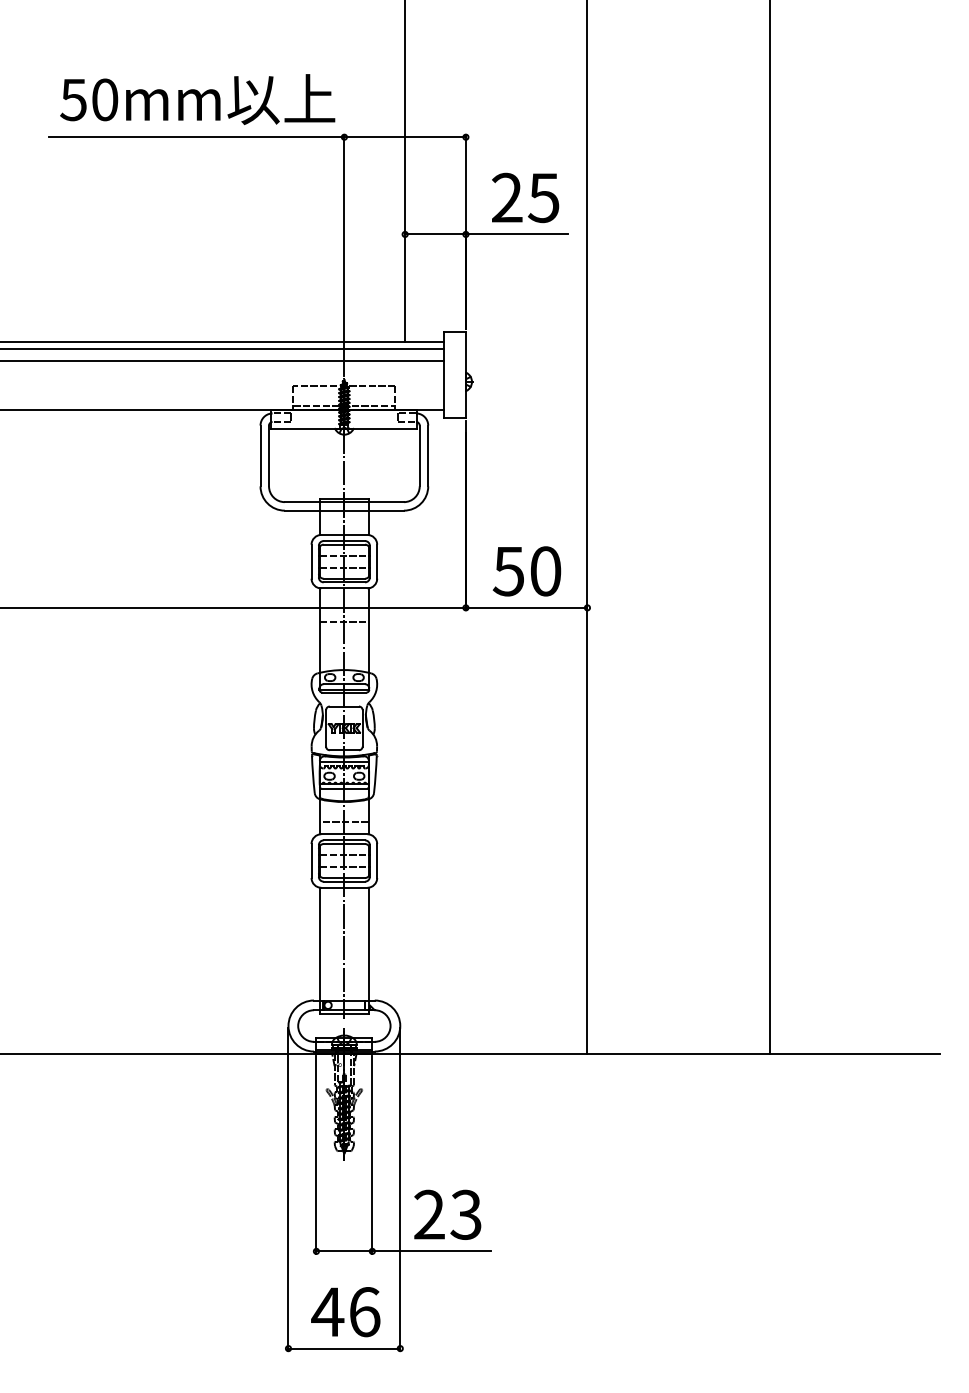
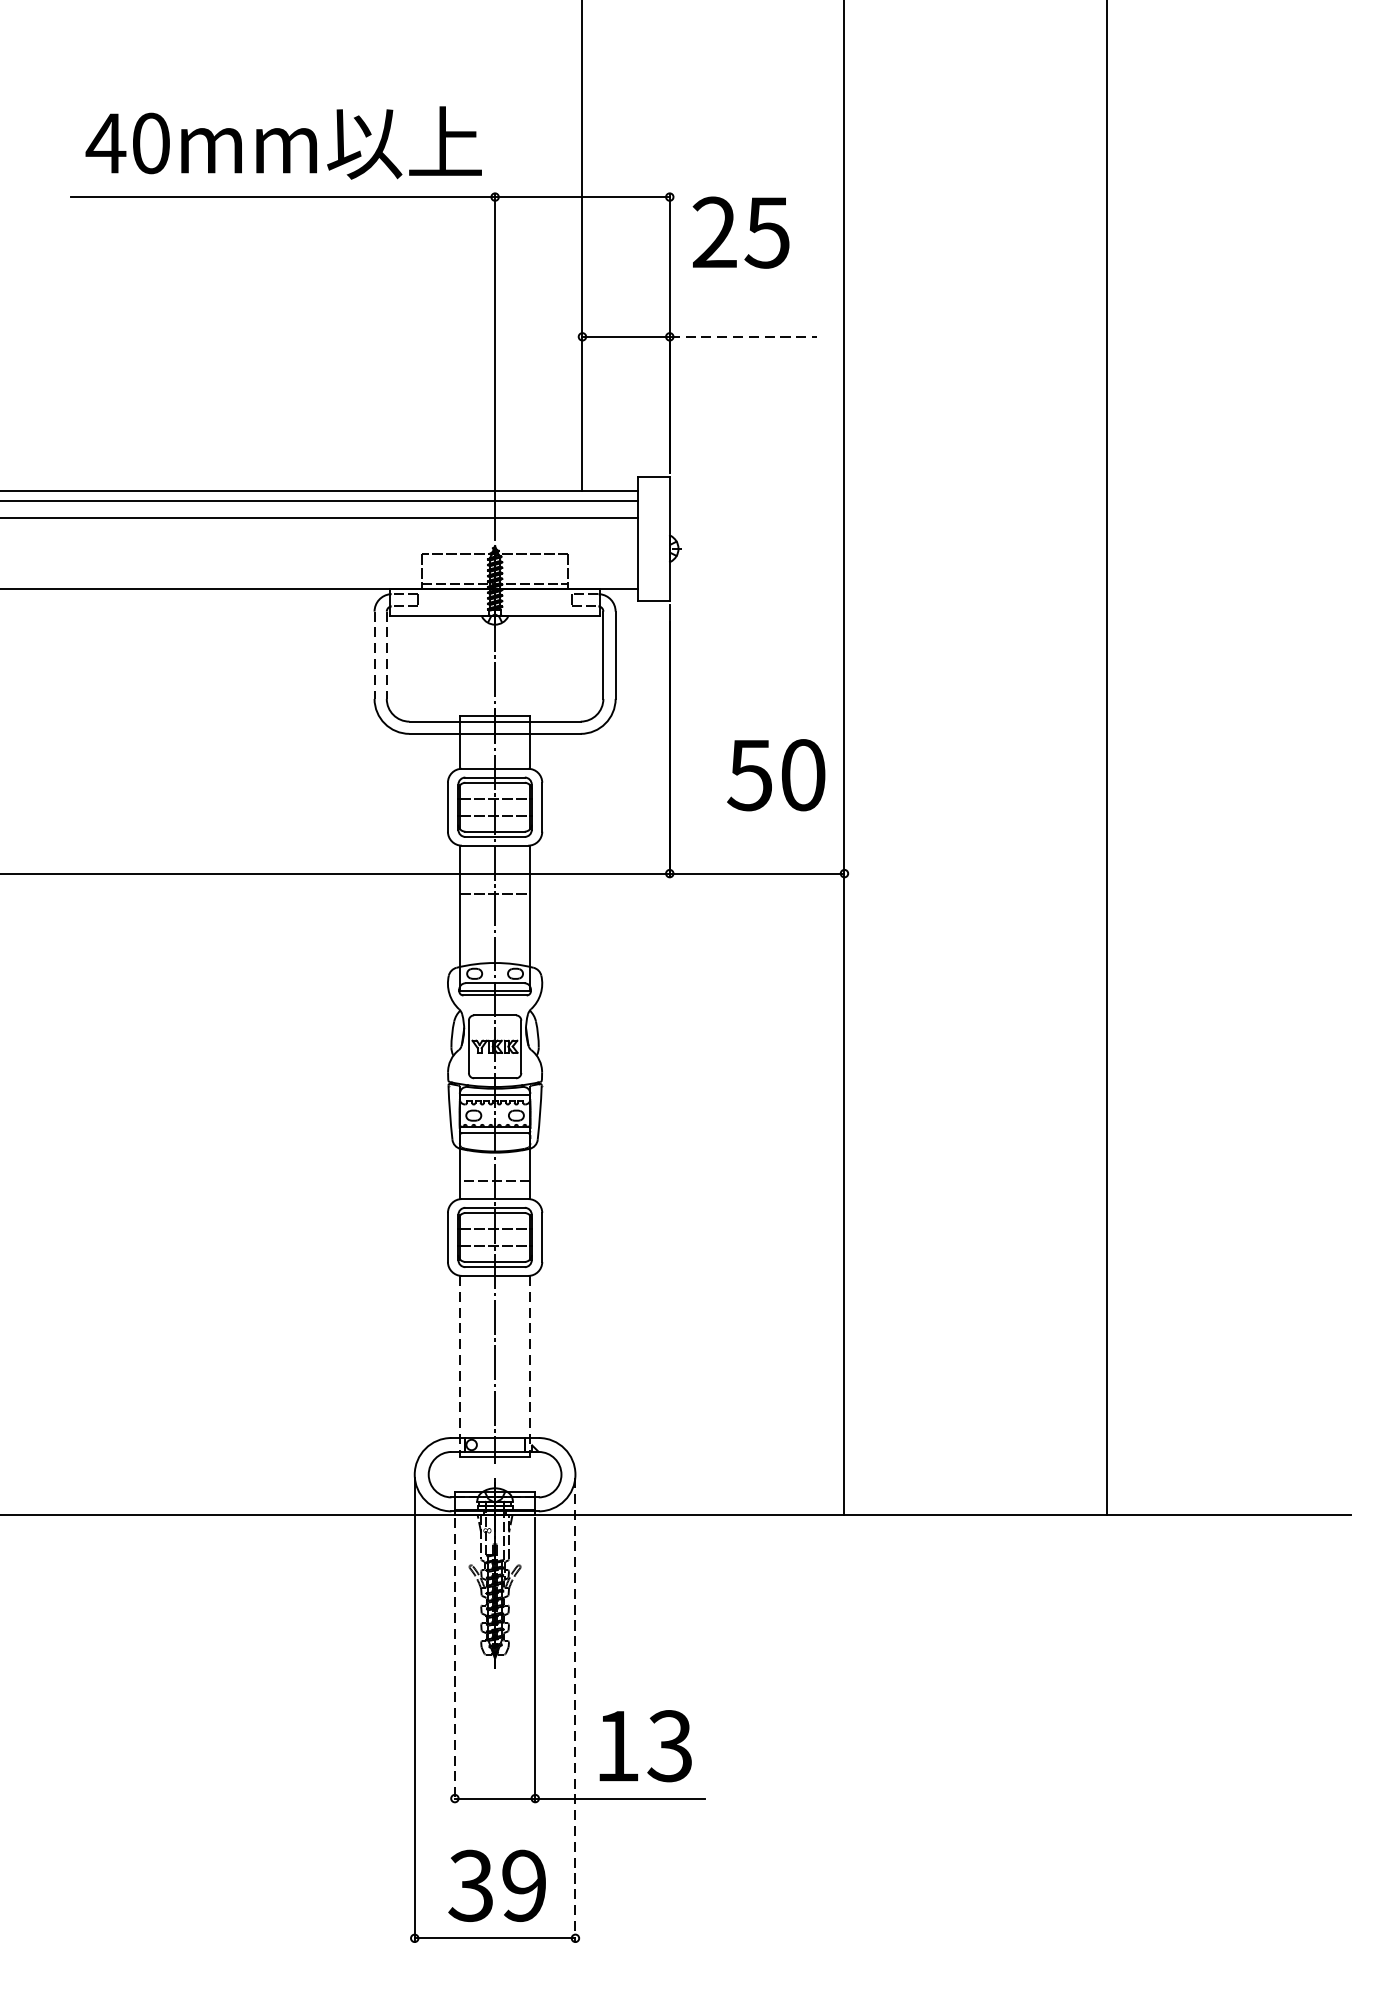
text: (73, 100) -> (105, 144), 50mm -> 40mm
text: (525, 197) -> (741, 231), moved
line: (517, 234) -> (743, 336), solid -> dashed
line: (260, 456) -> (374, 656), solid -> dashed
line: (269, 456) -> (387, 656), solid -> dashed
text: (526, 571) -> (775, 775), moved
line: (320, 951) -> (460, 1367), solid -> dashed
line: (368, 951) -> (529, 1367), solid -> dashed
line: (316, 1155) -> (455, 1660), solid -> dashed
line: (400, 1190) -> (575, 1711), solid -> dashed
text: (429, 1214) -> (617, 1745), 23 -> 13
text: (345, 1312) -> (496, 1886), 46 -> 39

